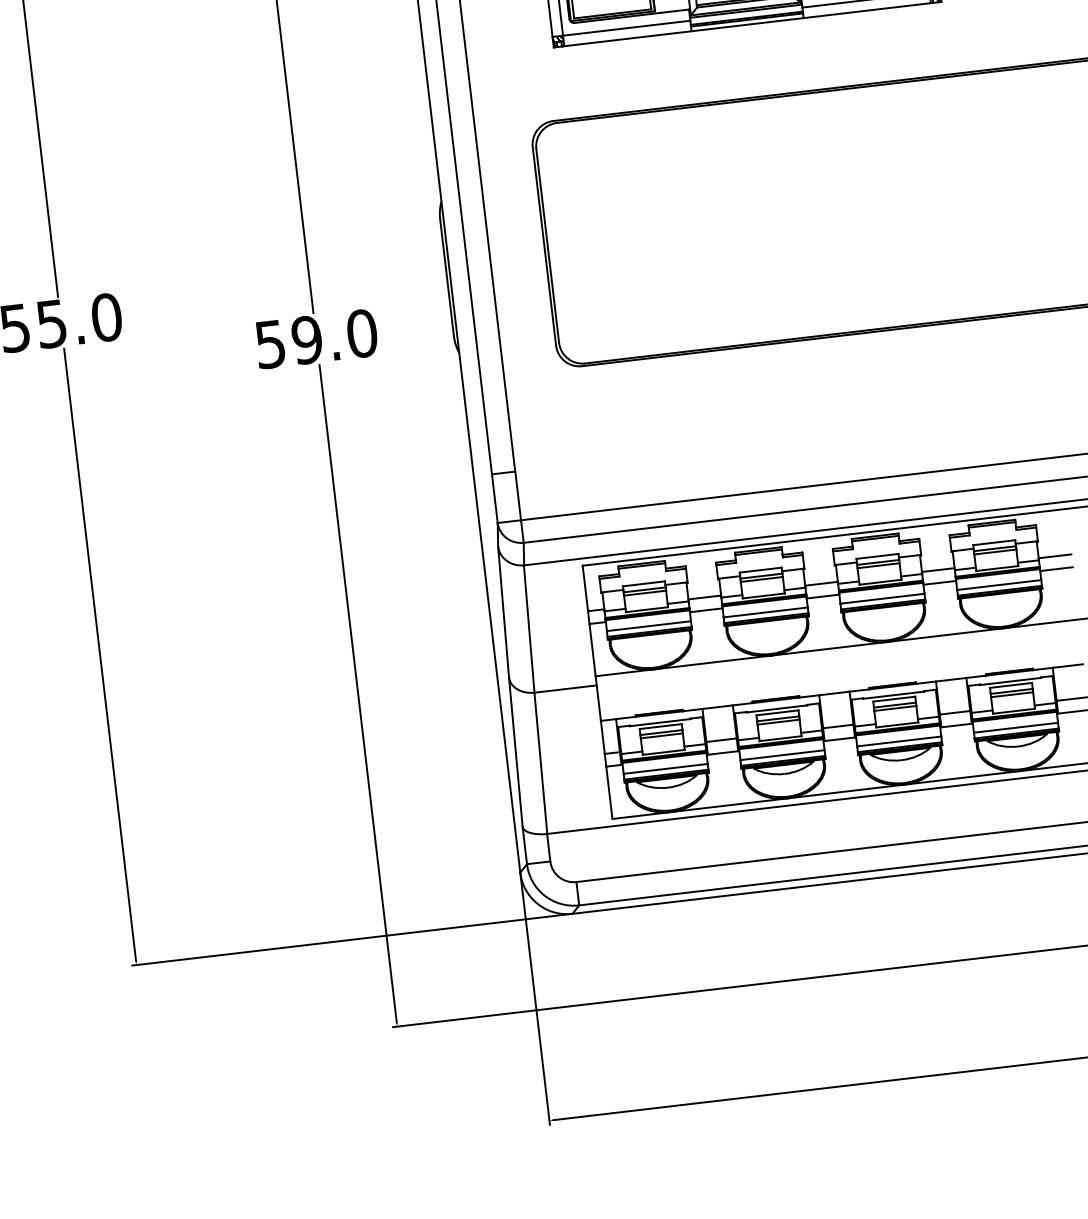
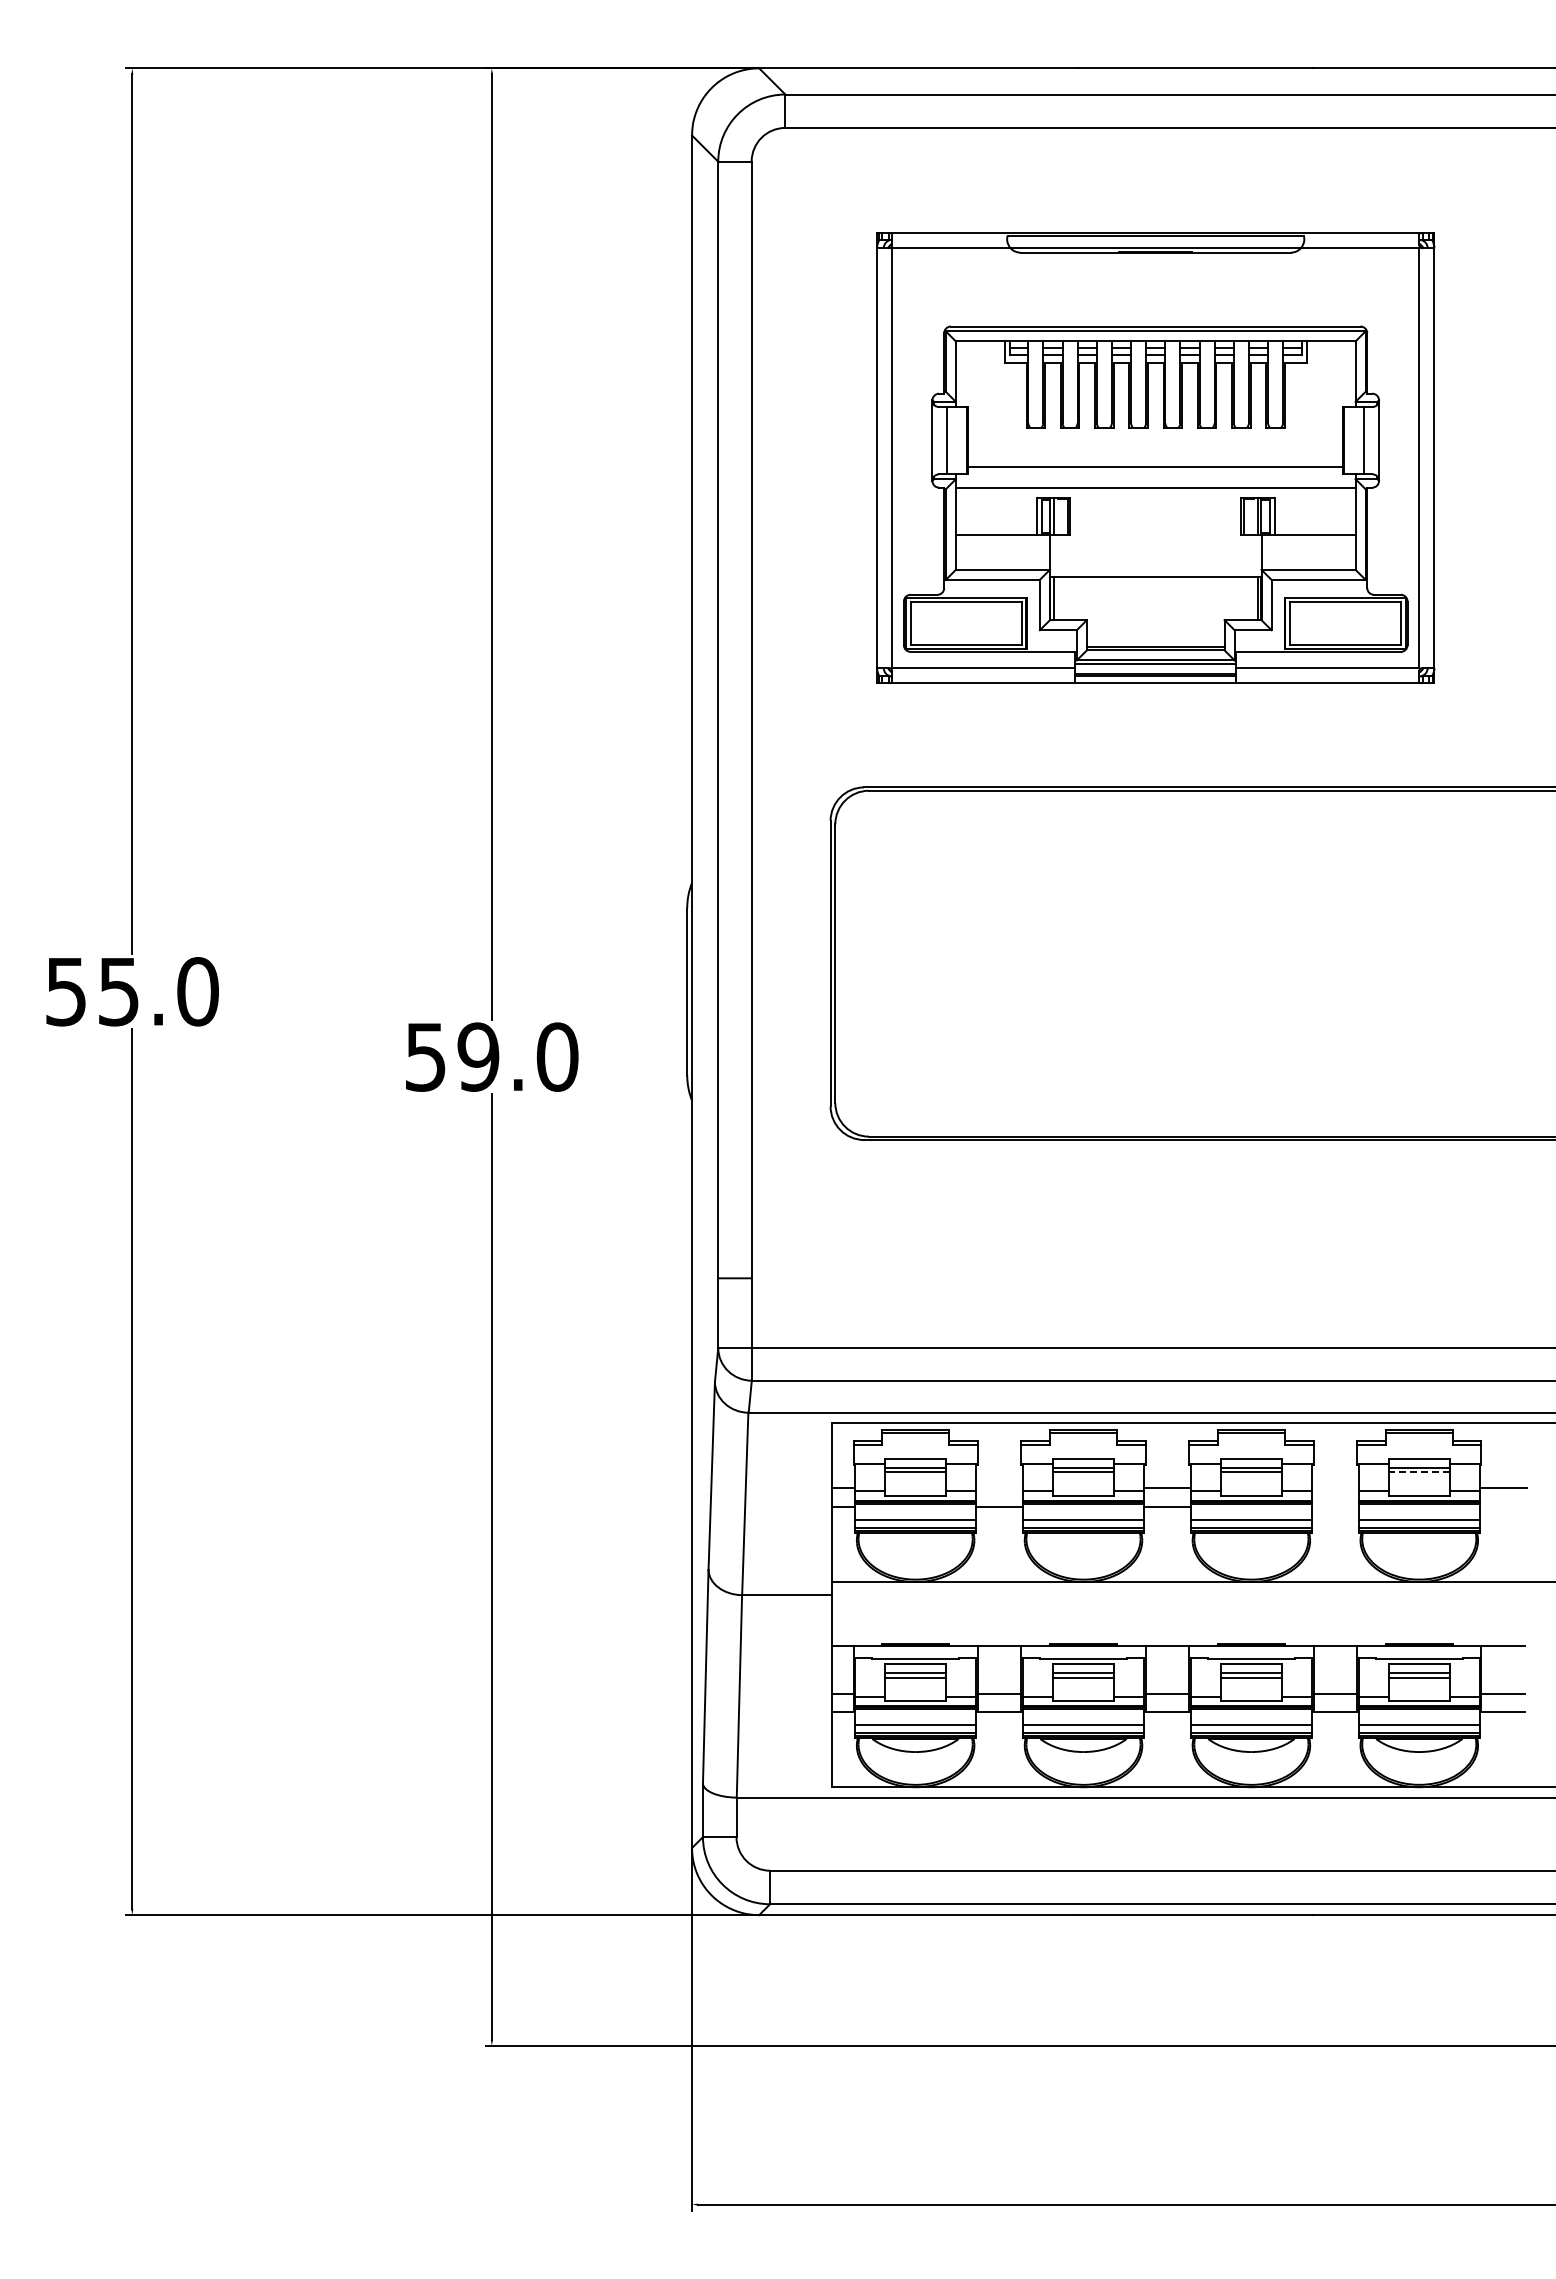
line: (994, 552) -> (1418, 1472), solid -> dashed
line: (1056, 568) -> (1502, 1506), removed
line: (937, 570) -> (1334, 1488), removed
line: (939, 582) -> (1334, 1506), removed
line: (704, 597) -> (999, 1488), removed

